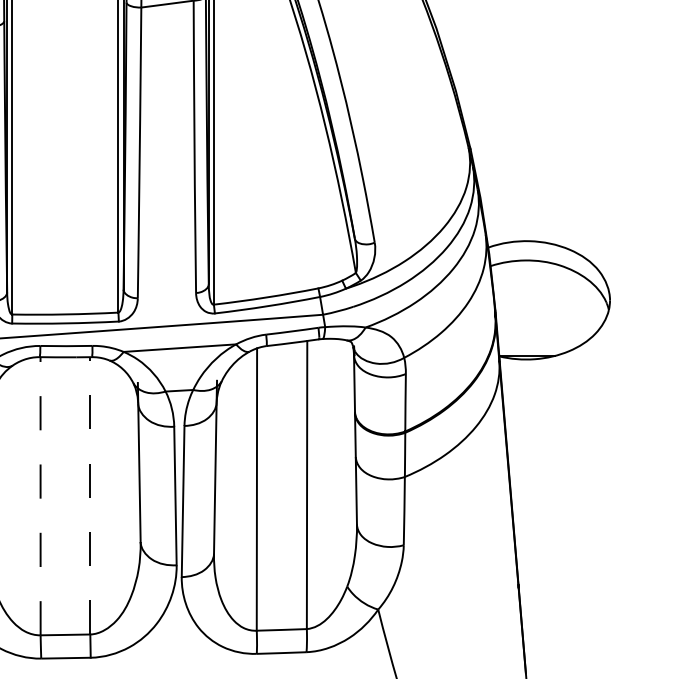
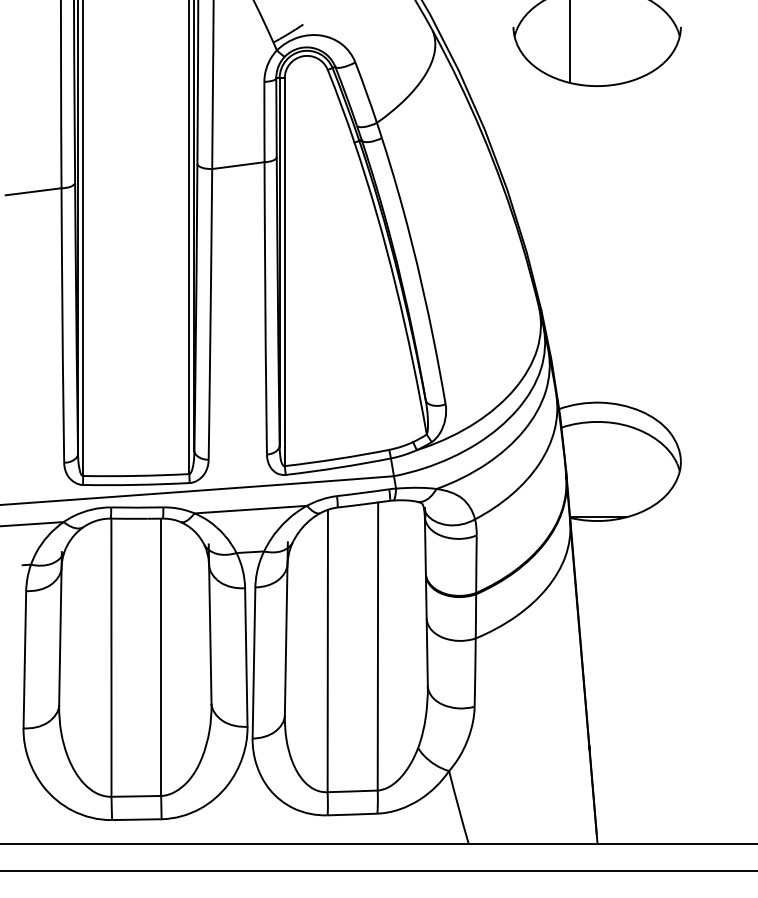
line: (40, 496) -> (111, 657), dashed -> solid
line: (90, 496) -> (161, 657), dashed -> solid

